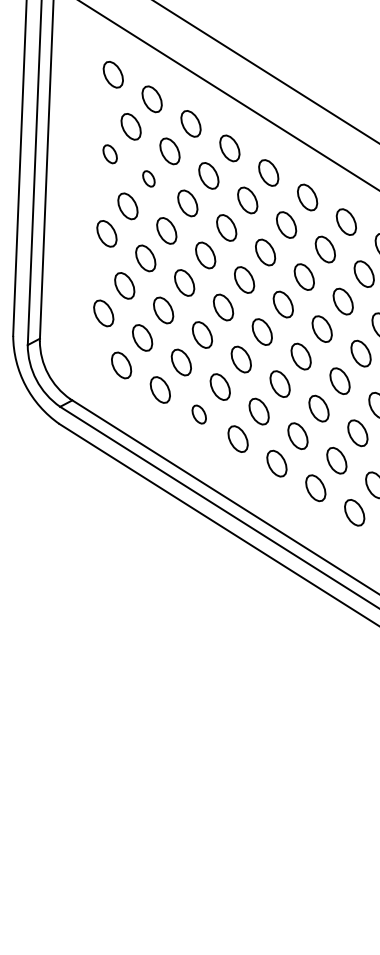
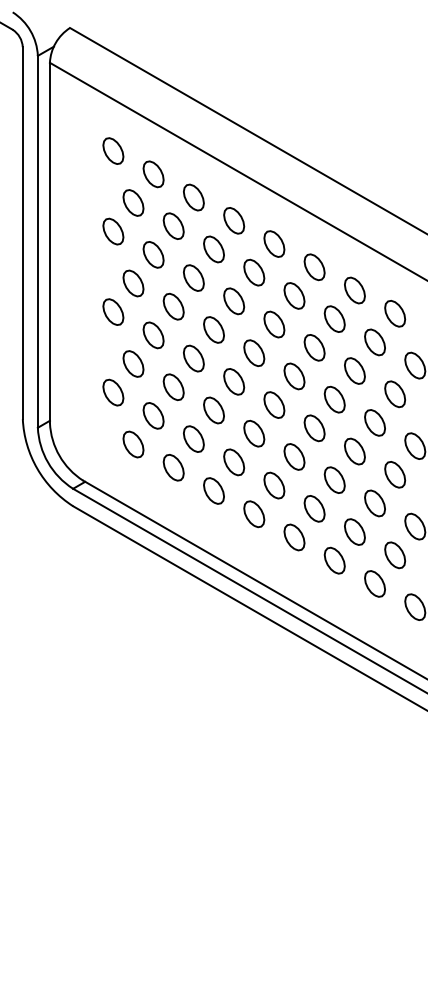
part: (110, 154) -> (113, 231), size x1.43
part: (148, 178) -> (153, 254), size x1.67
part: (198, 414) -> (213, 490), size x1.43

